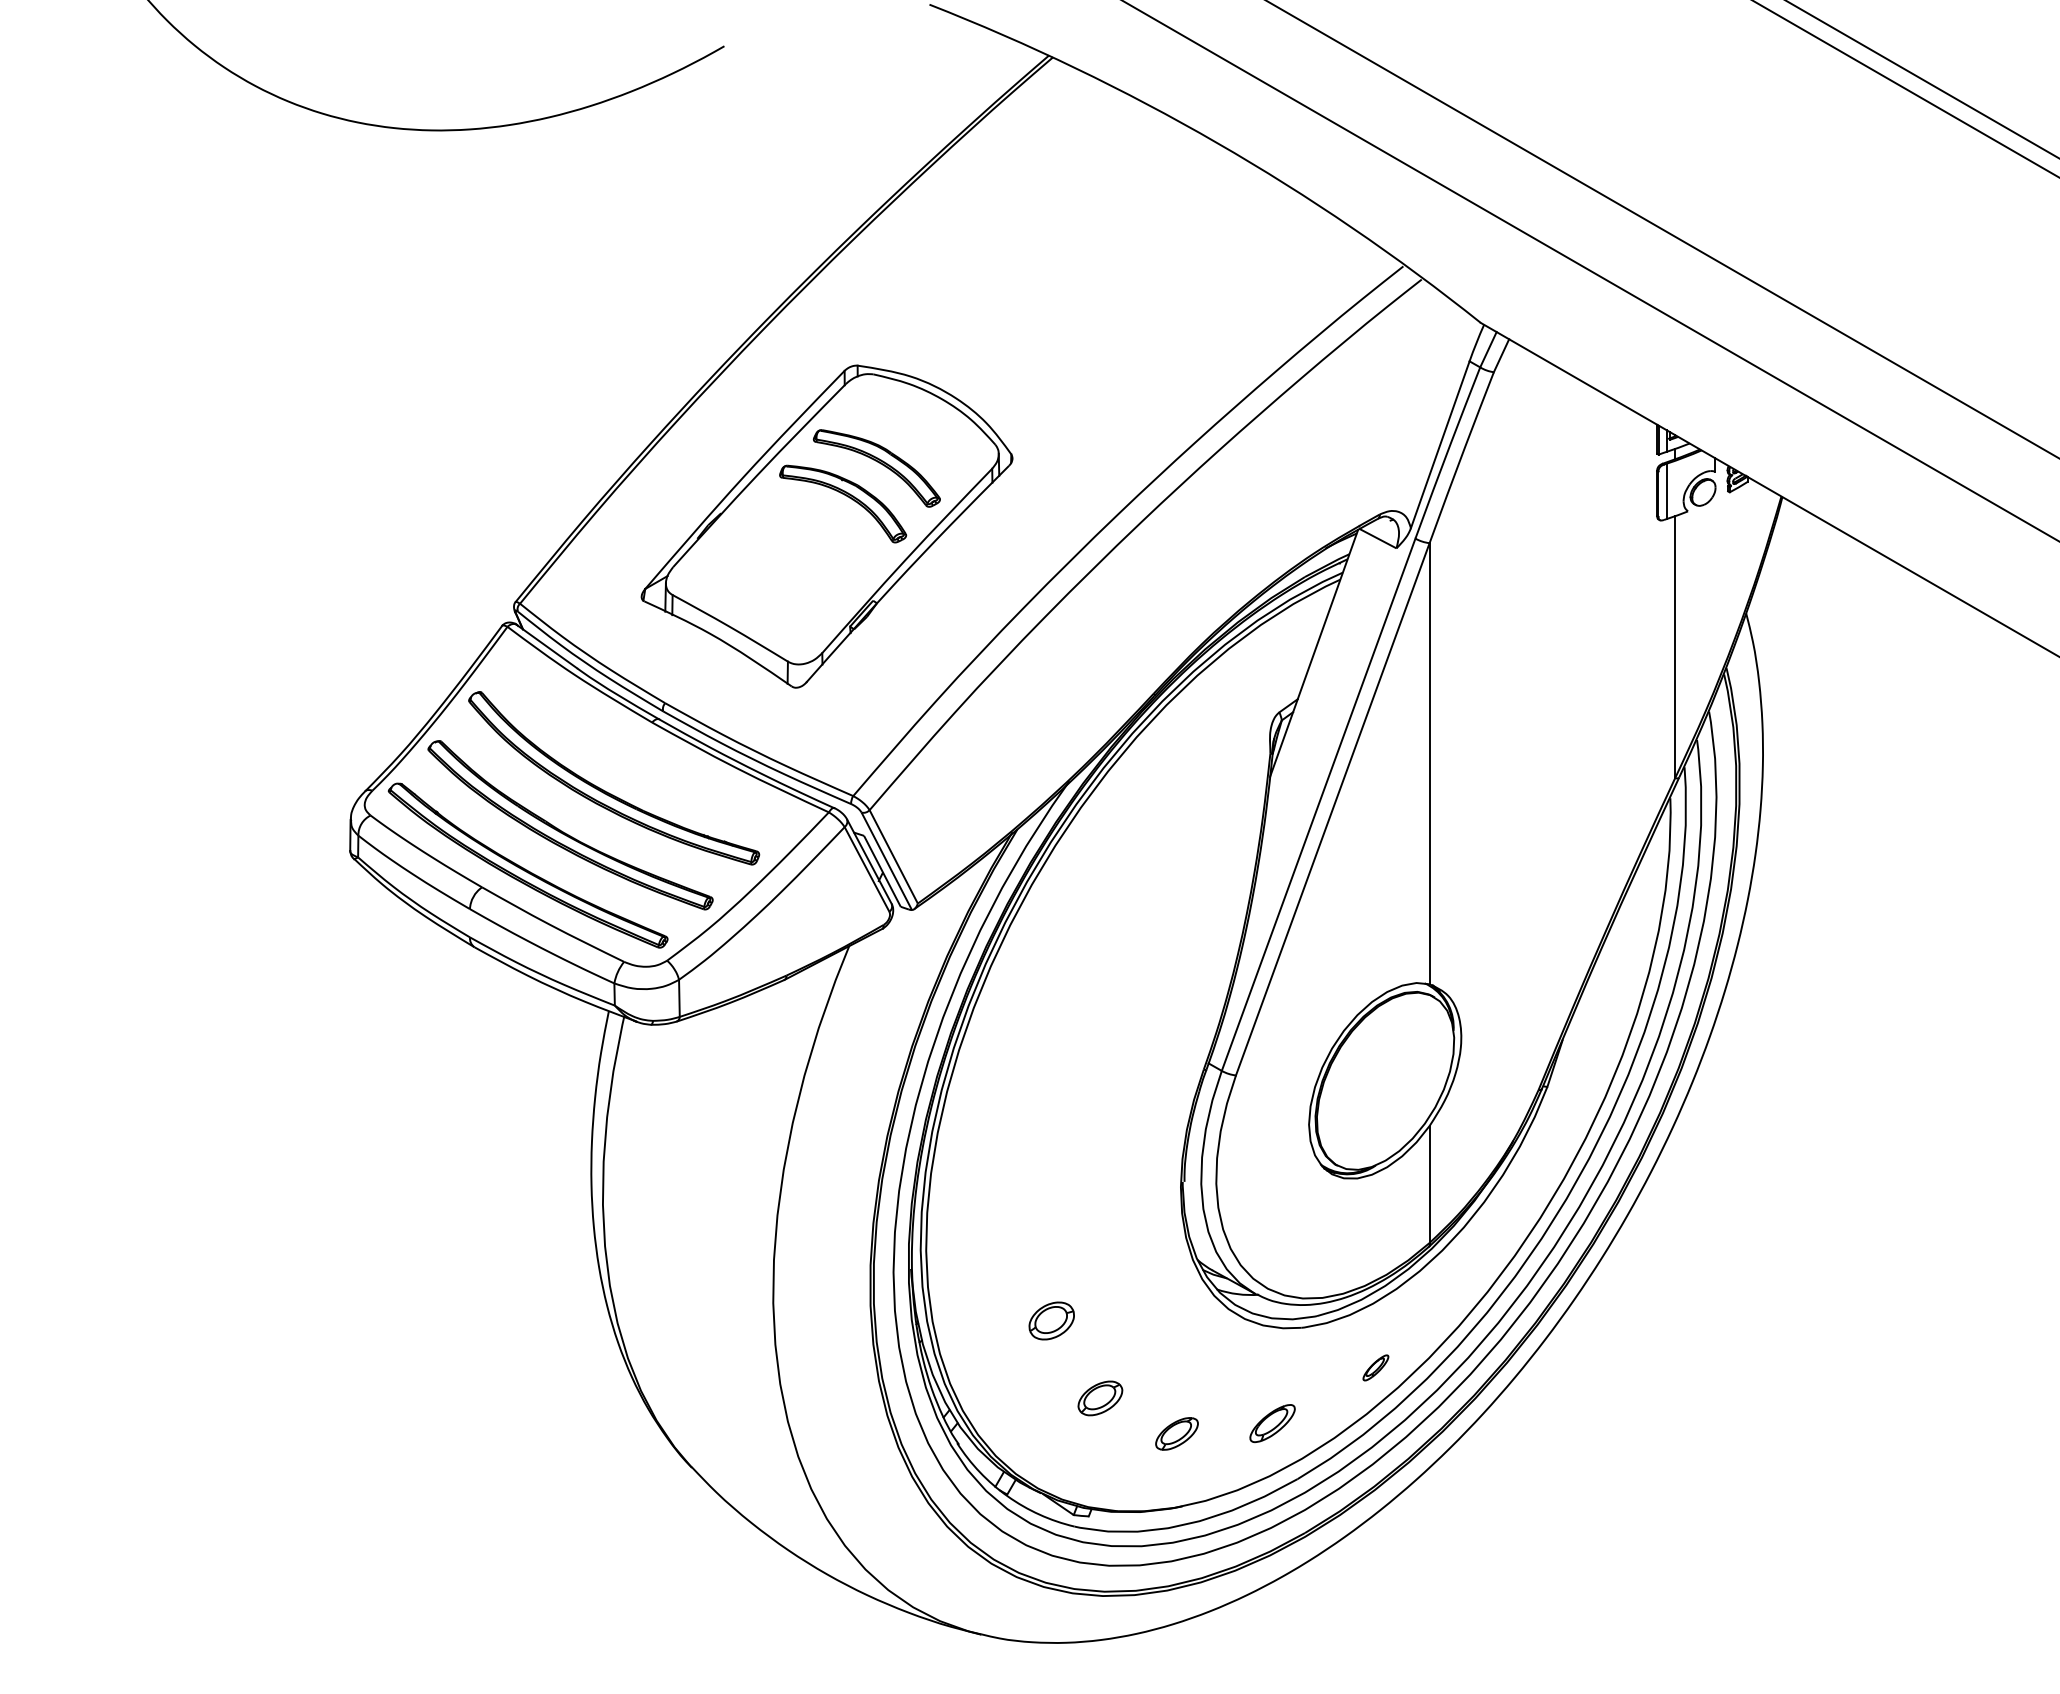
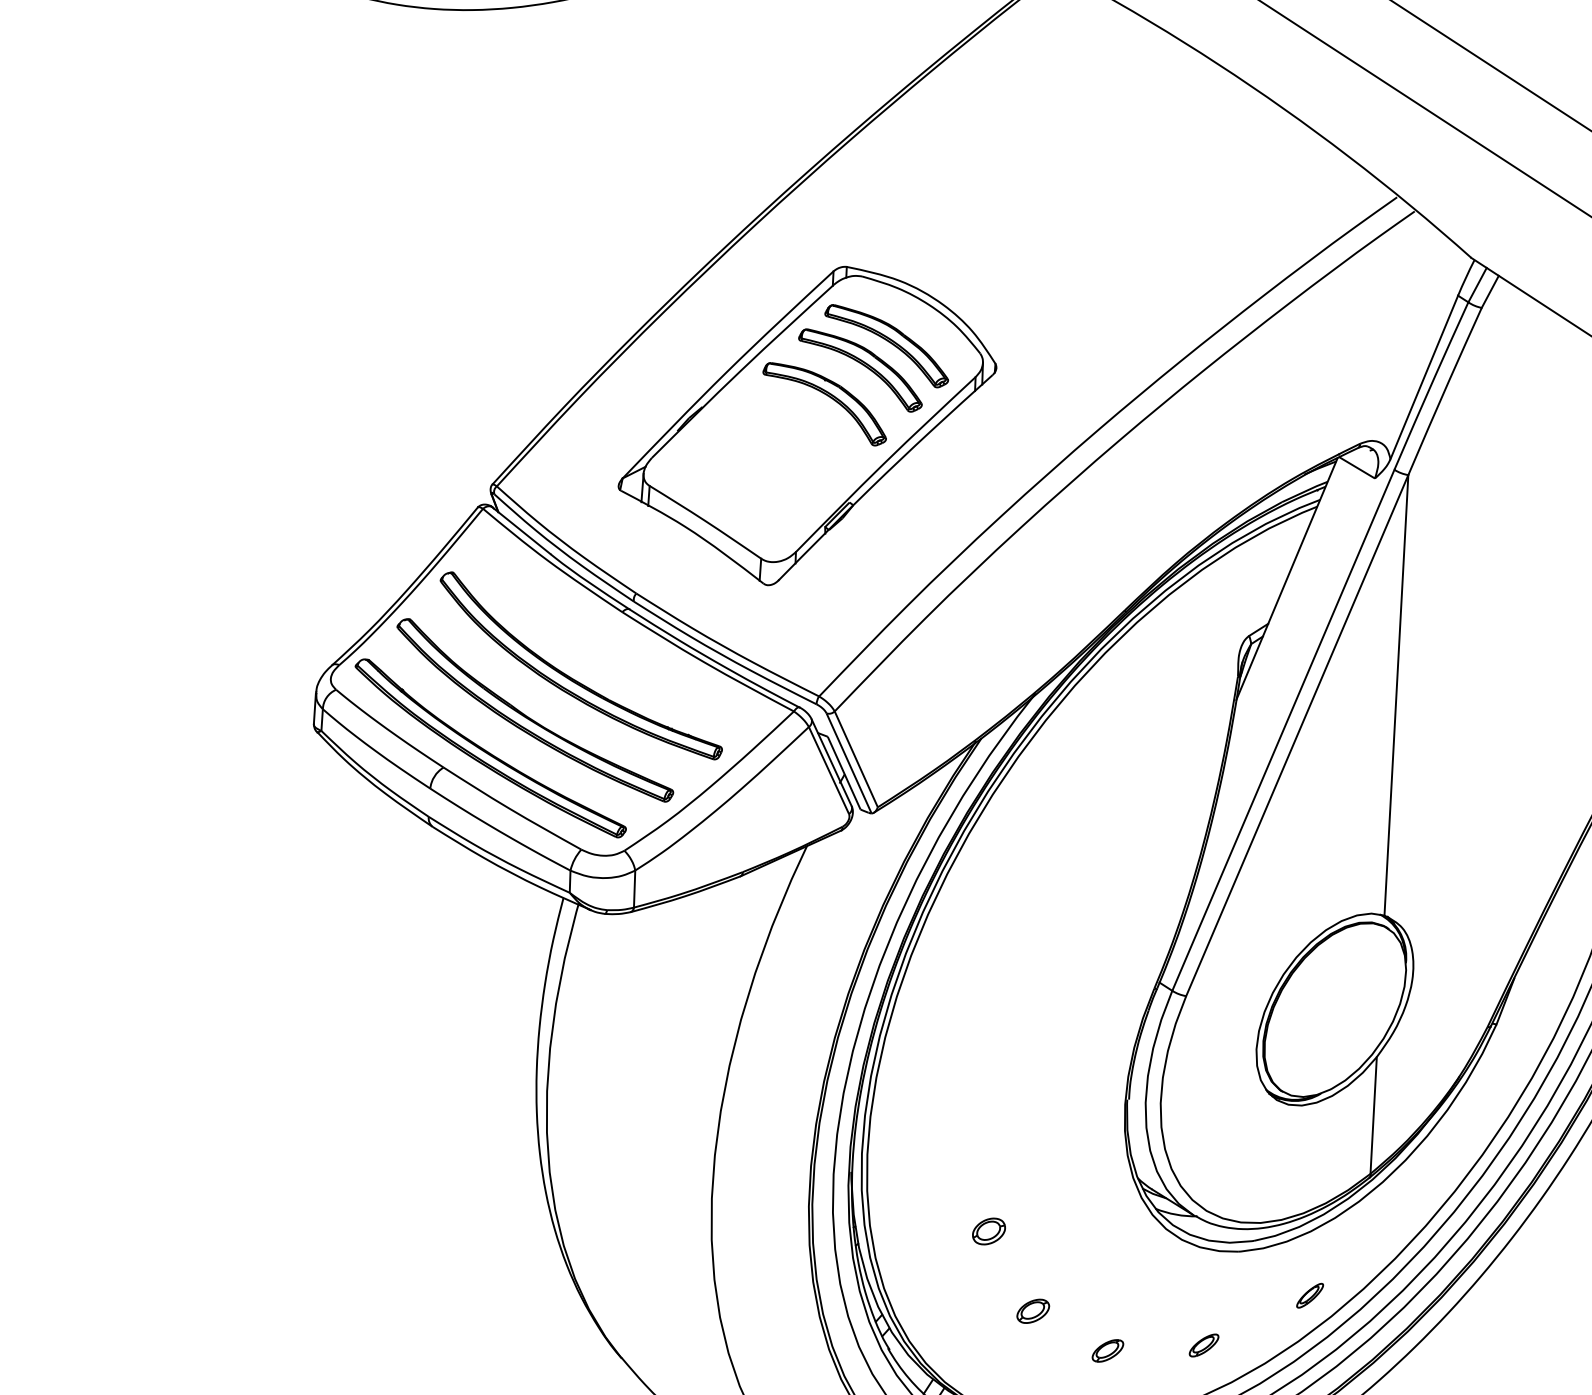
part: (901, 442) -> (886, 346), added
part: (1051, 1321) -> (988, 1231), size x0.71
part: (1099, 1398) -> (1032, 1311), size x0.71
part: (1272, 1422) -> (1203, 1344), size x0.62
part: (1176, 1433) -> (1107, 1350), size x0.71

